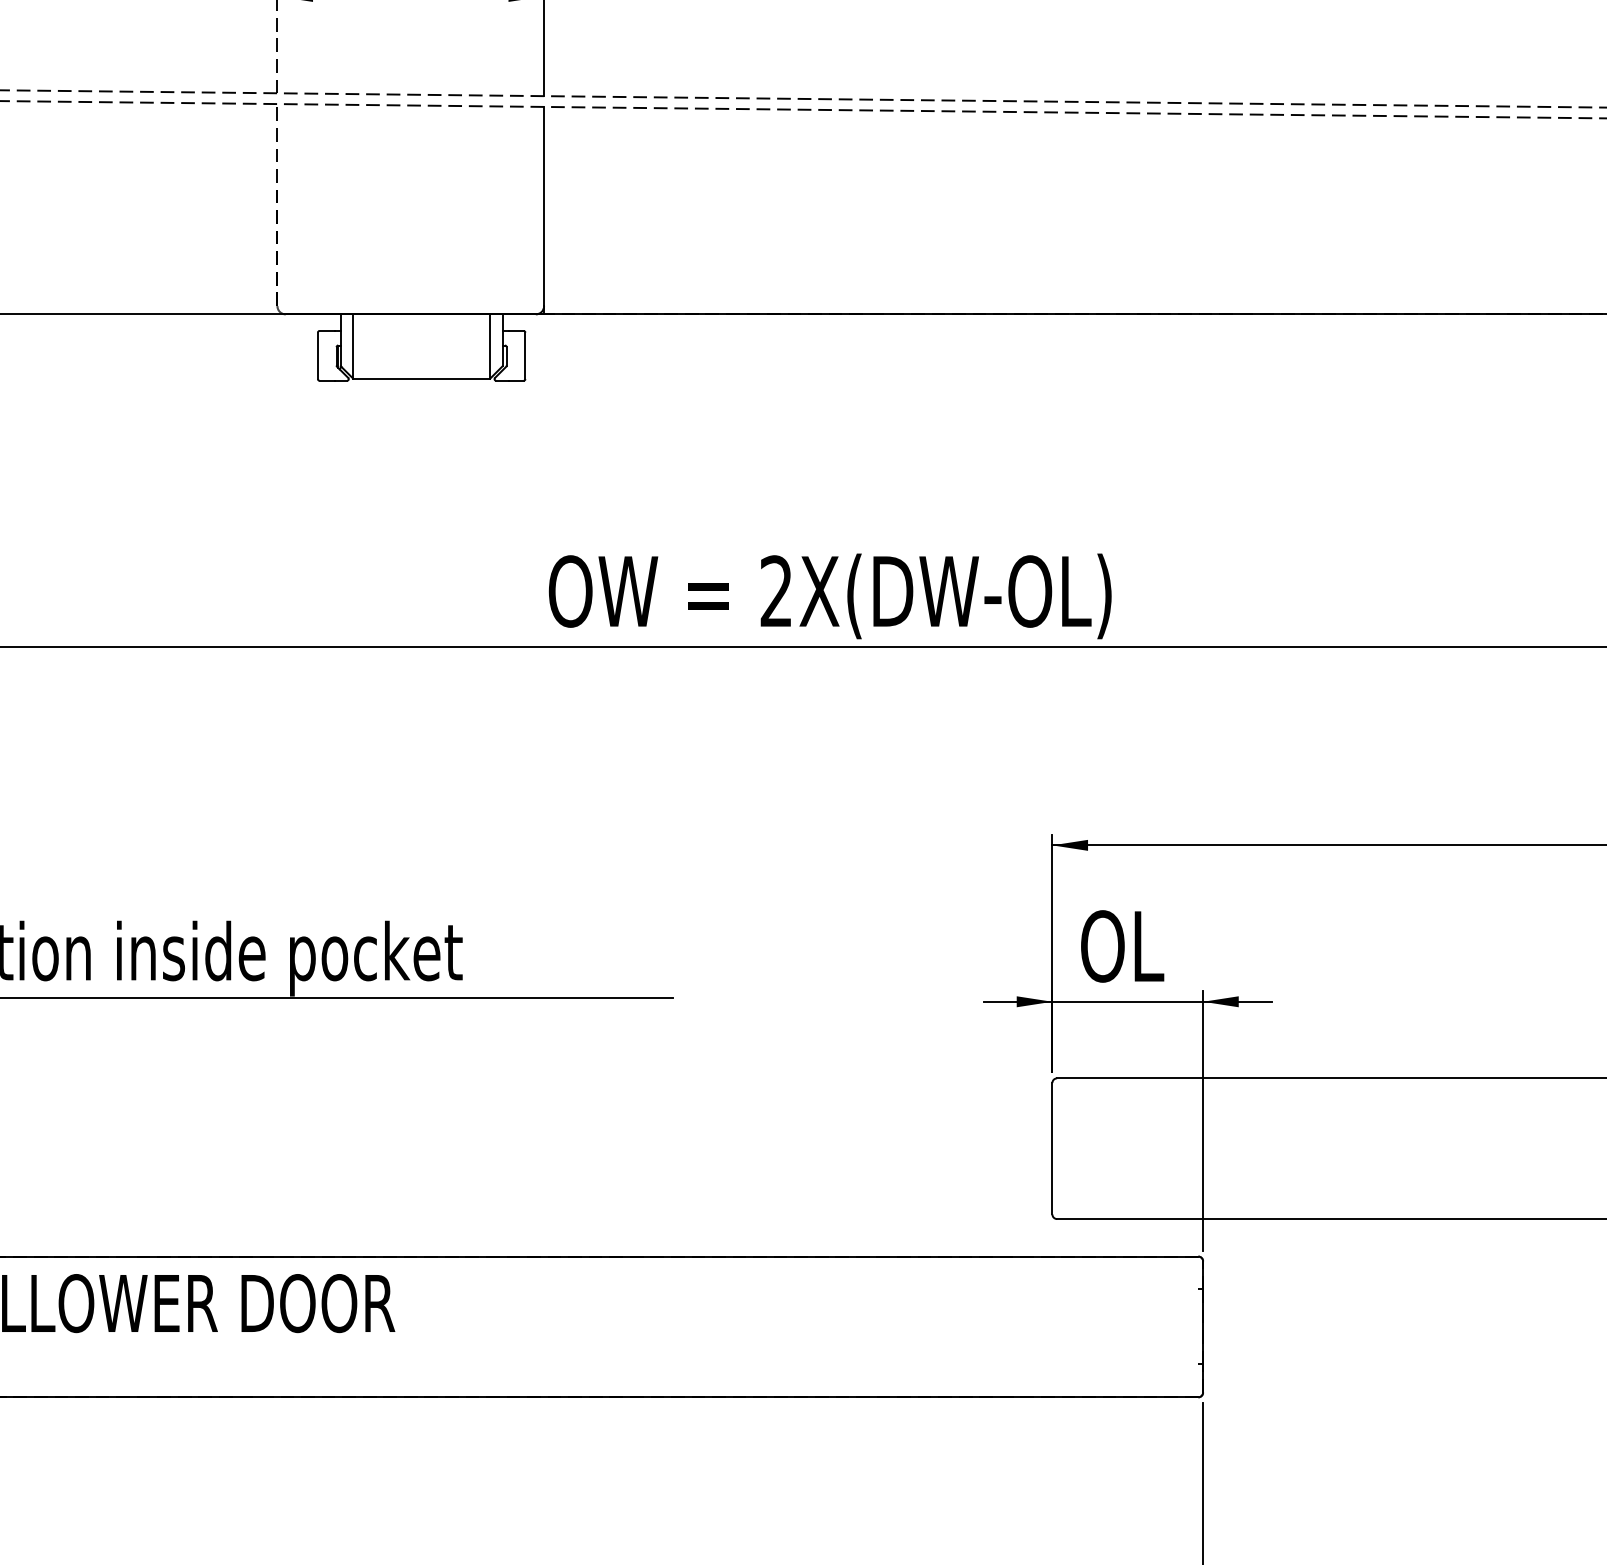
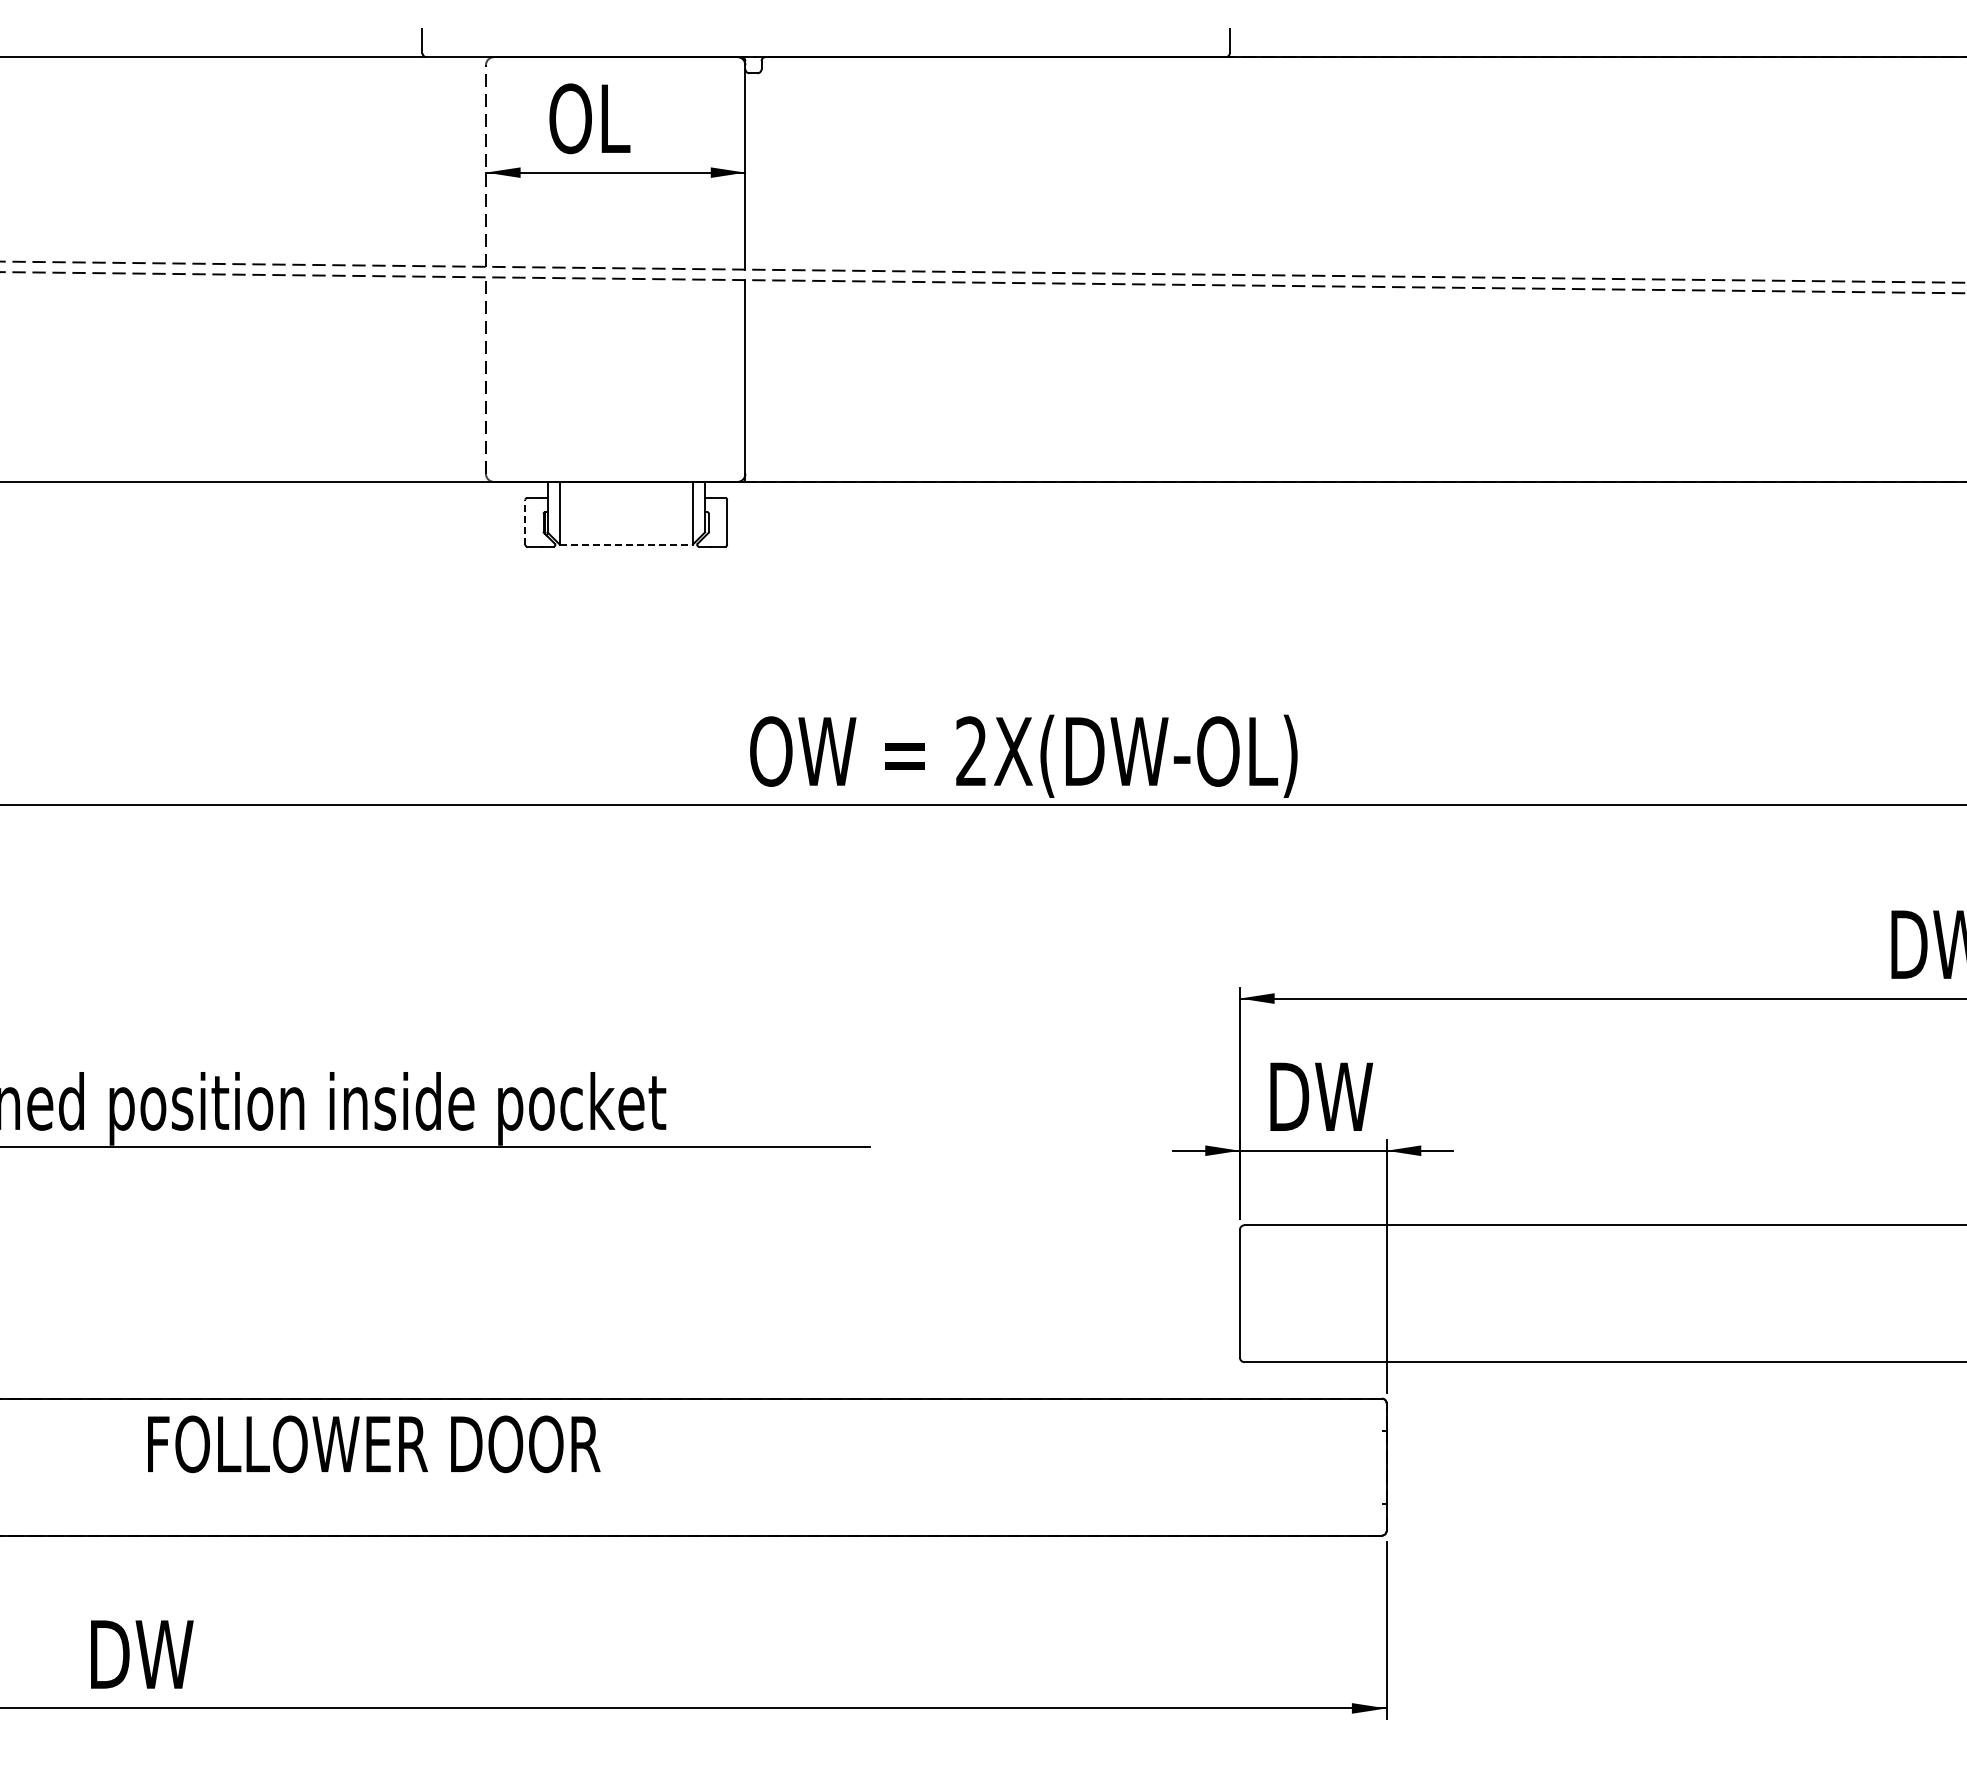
line: (318, 356) -> (525, 522), solid -> dashed
line: (421, 378) -> (626, 544), solid -> dashed
text: (1135, 946) -> (1320, 1096), OL -> DW

